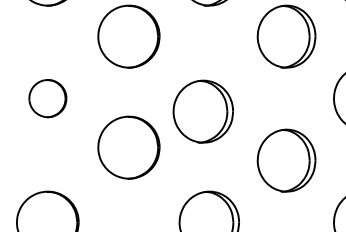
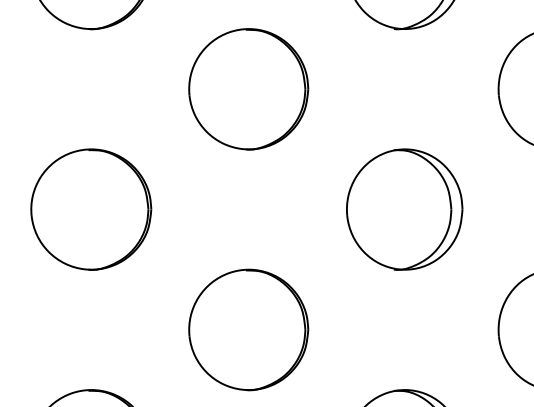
part: (47, 98) -> (90, 209), size x1.67
part: (202, 111) -> (403, 209), moved
part: (128, 147) -> (247, 329), moved

